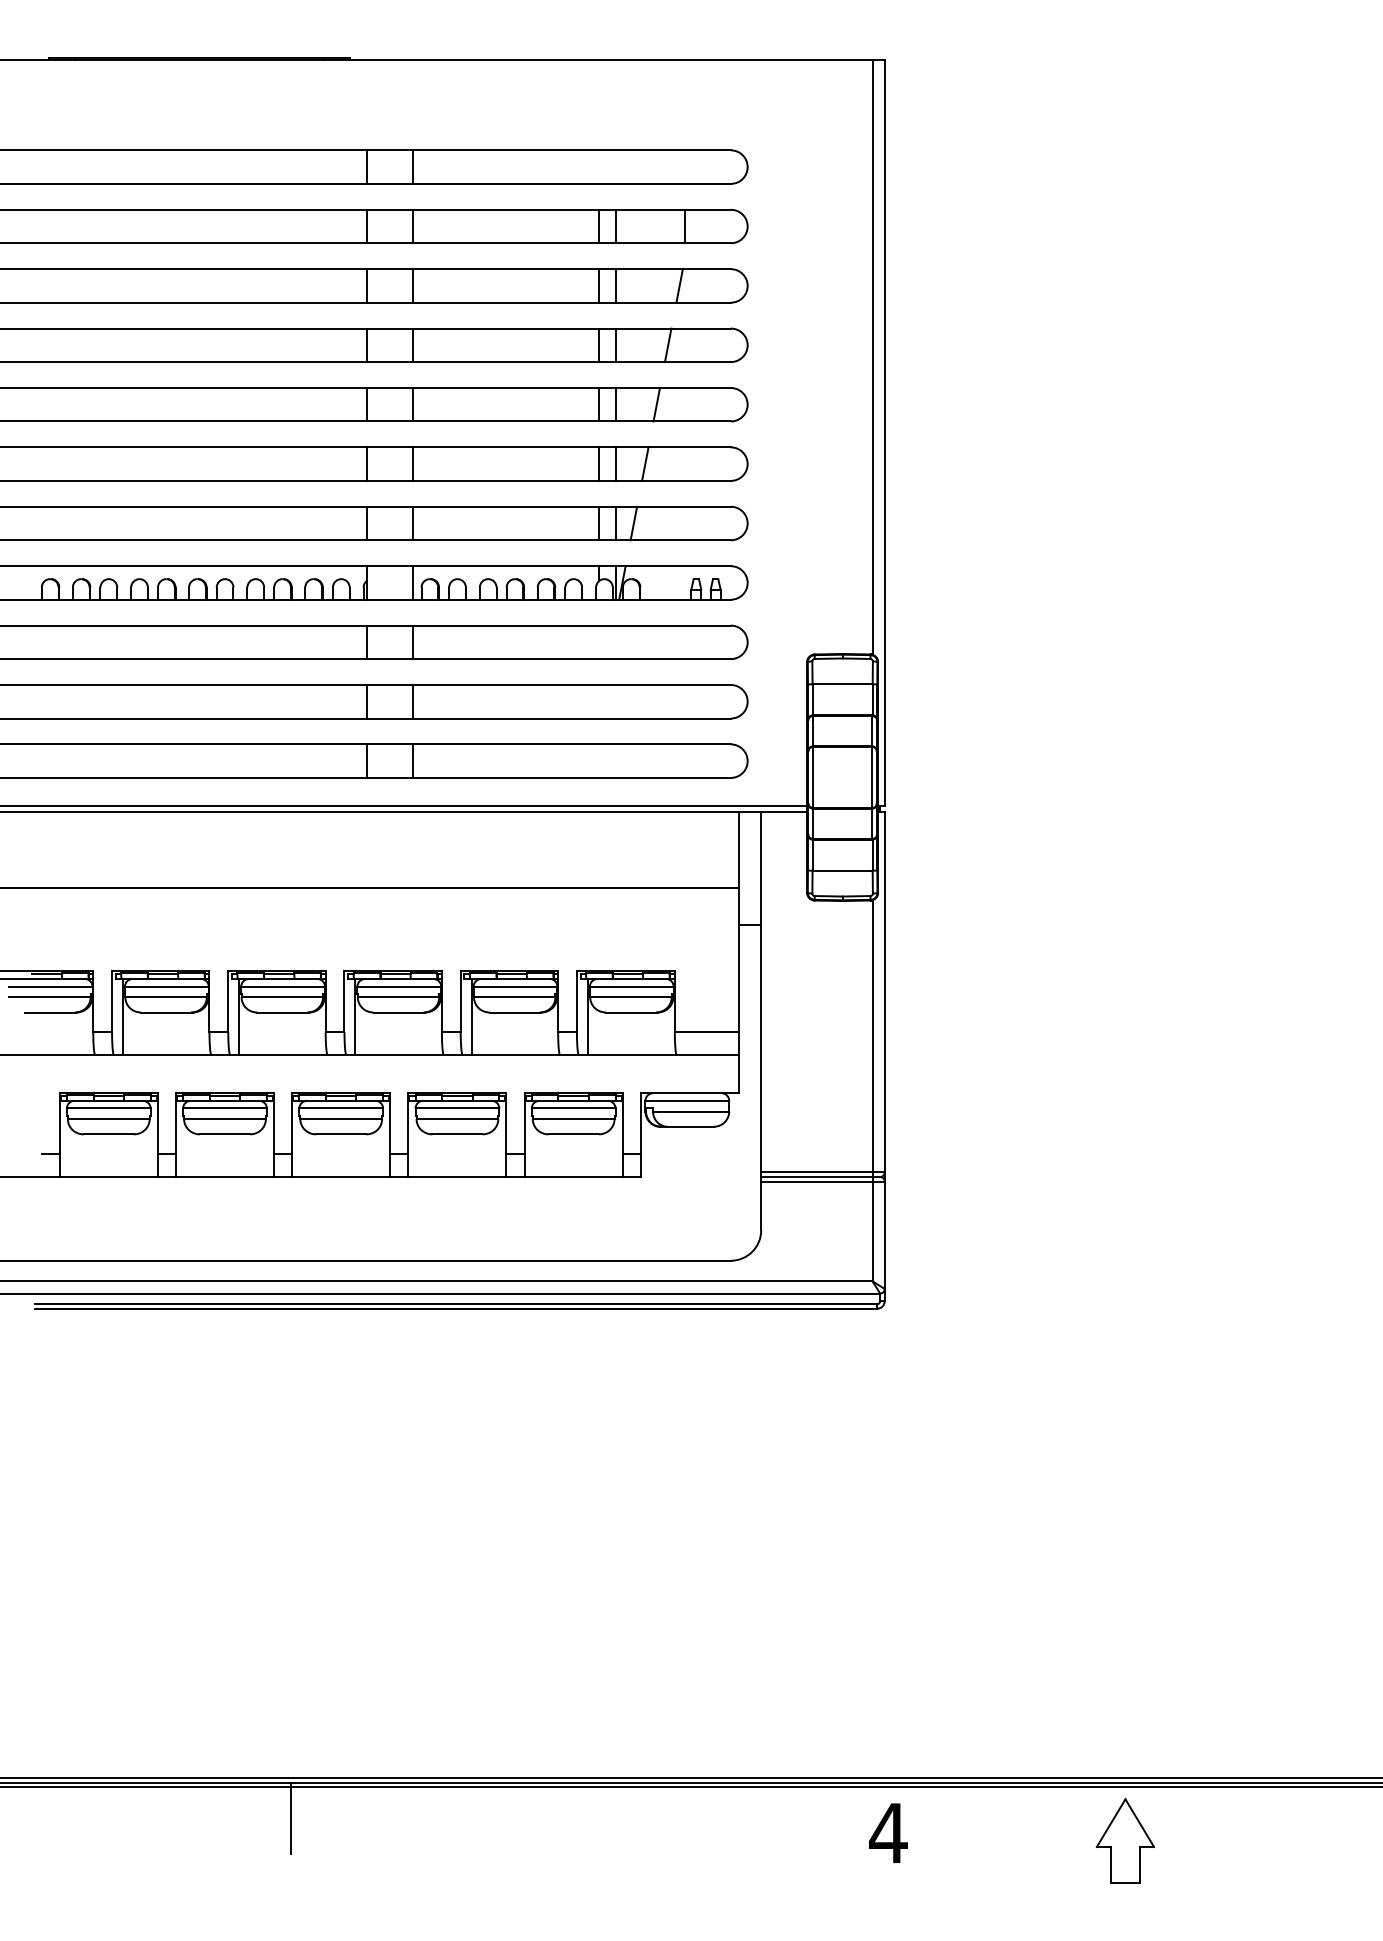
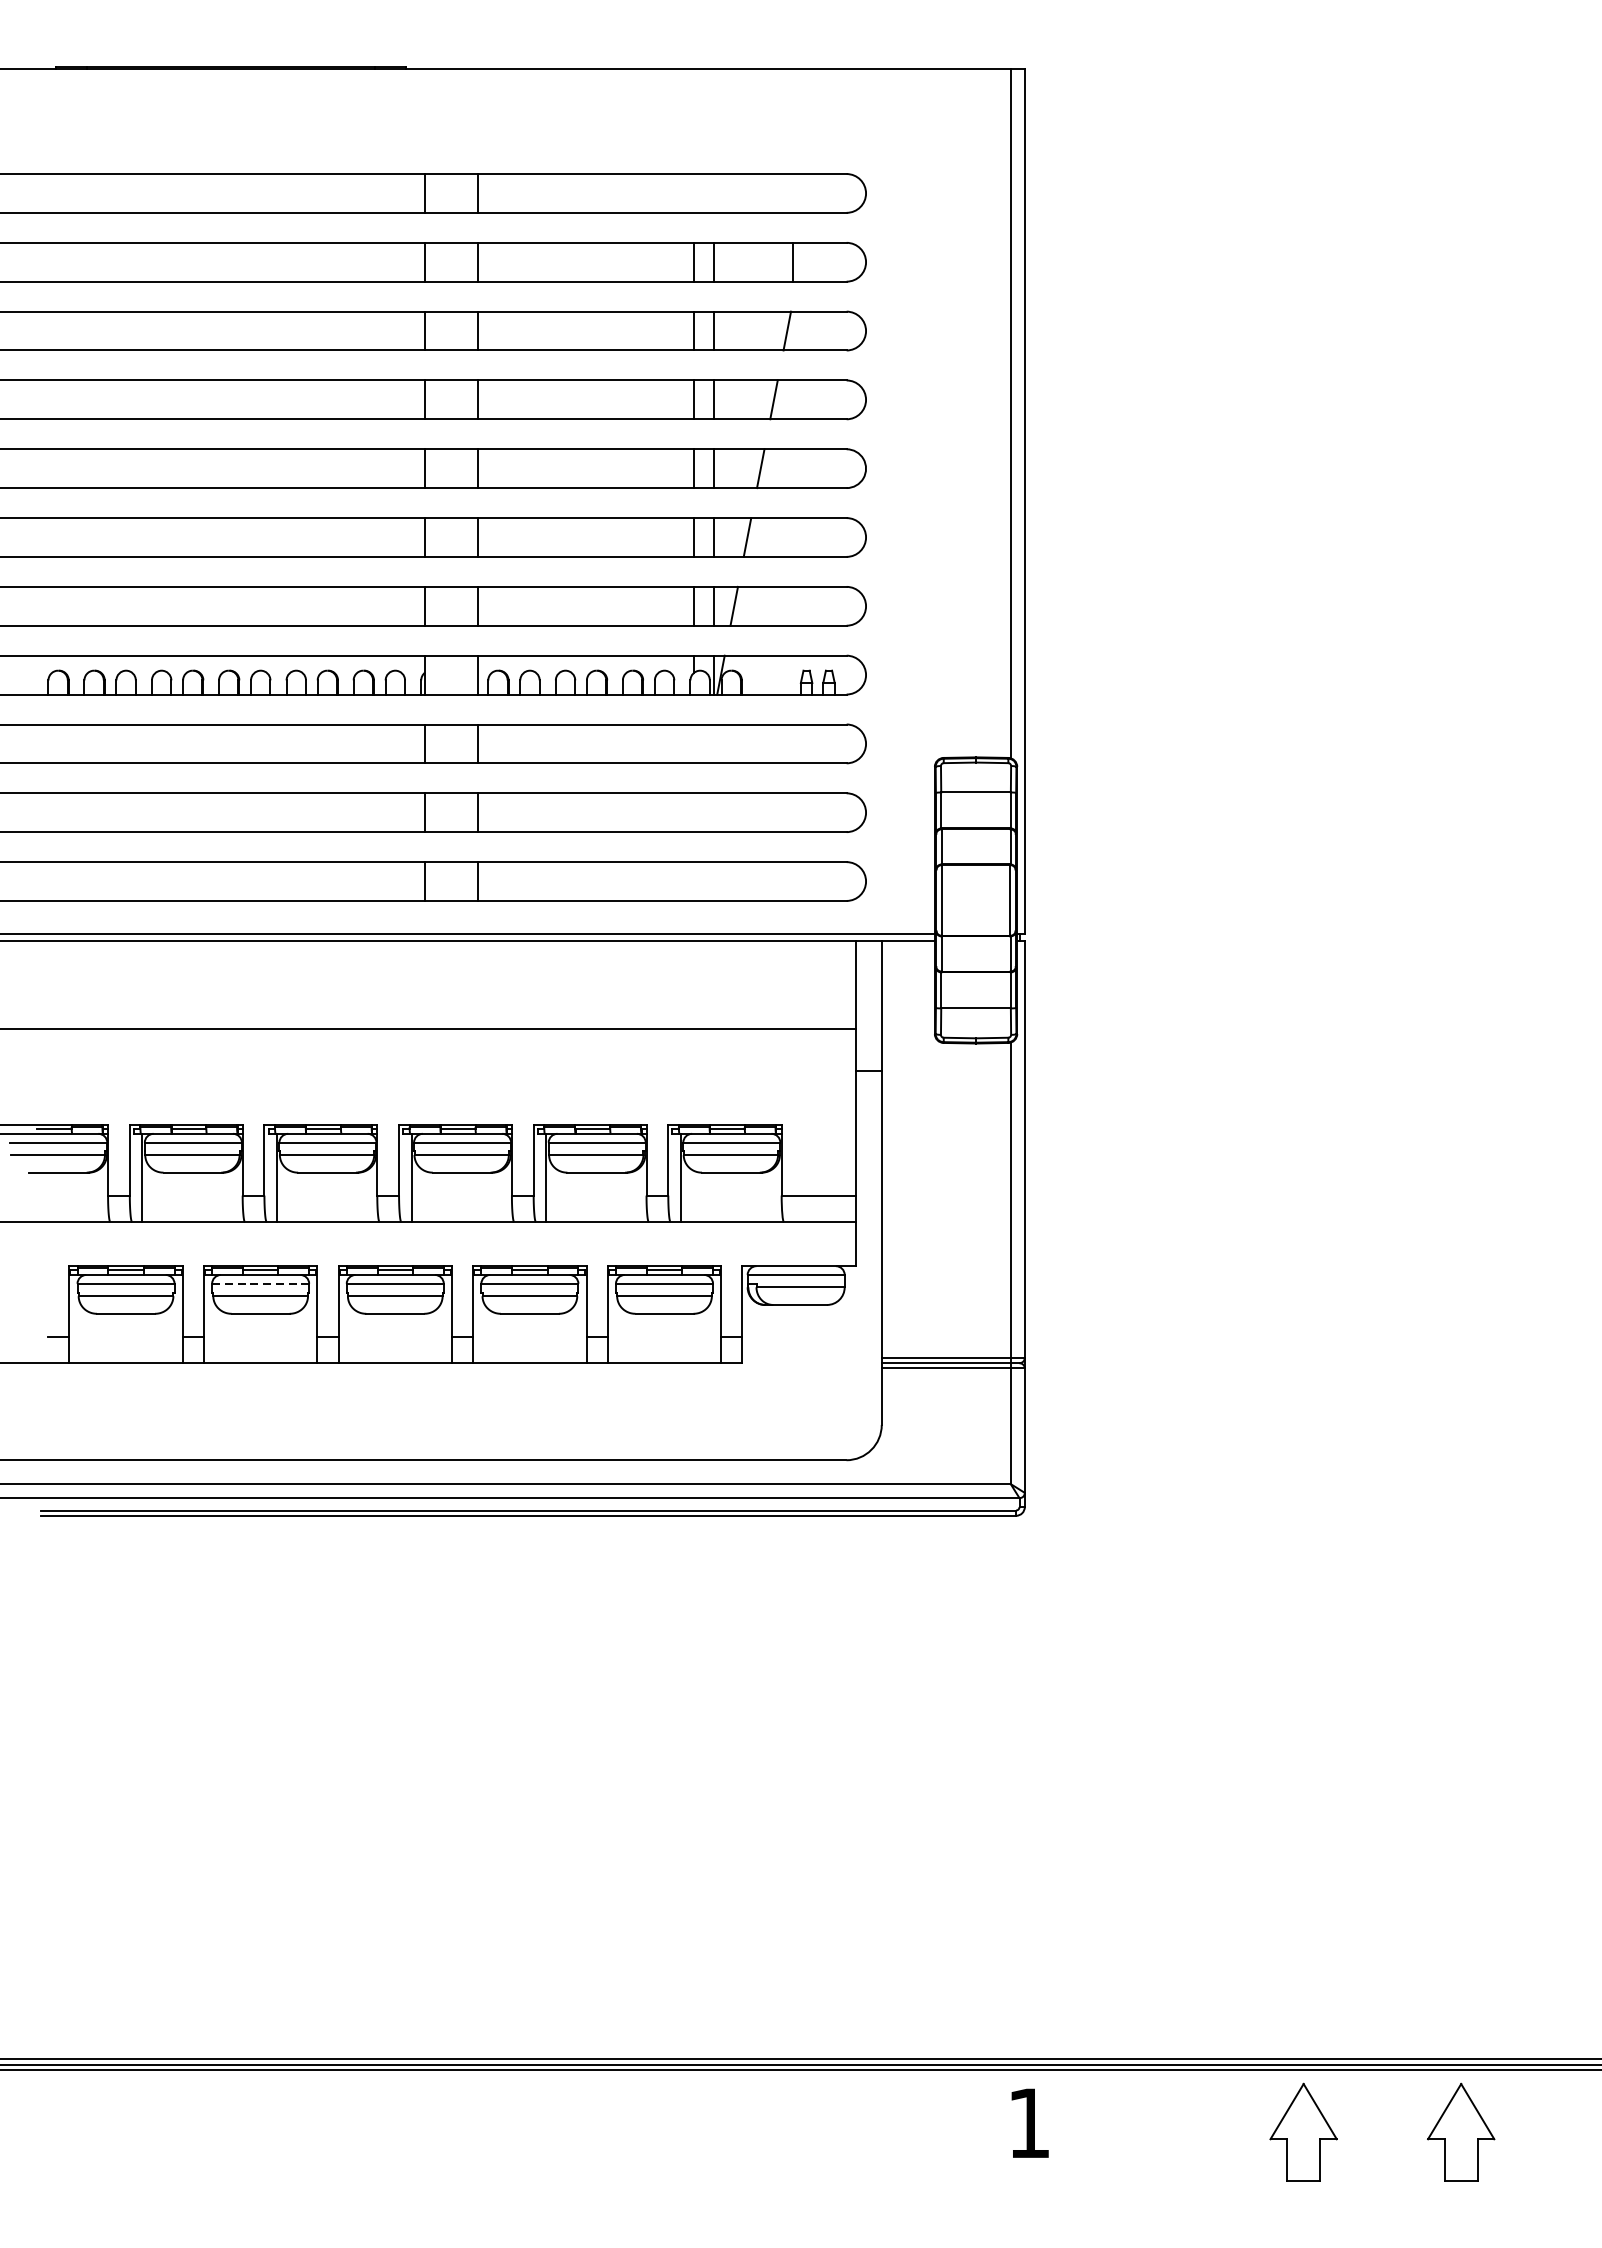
line: (225, 1108) -> (261, 1283), solid -> dashed
line: (290, 1818) -> (336, 2106), removed
text: (888, 1832) -> (1029, 2122), 4 -> 1
part: (1261, 1840) -> (1461, 2131), added

